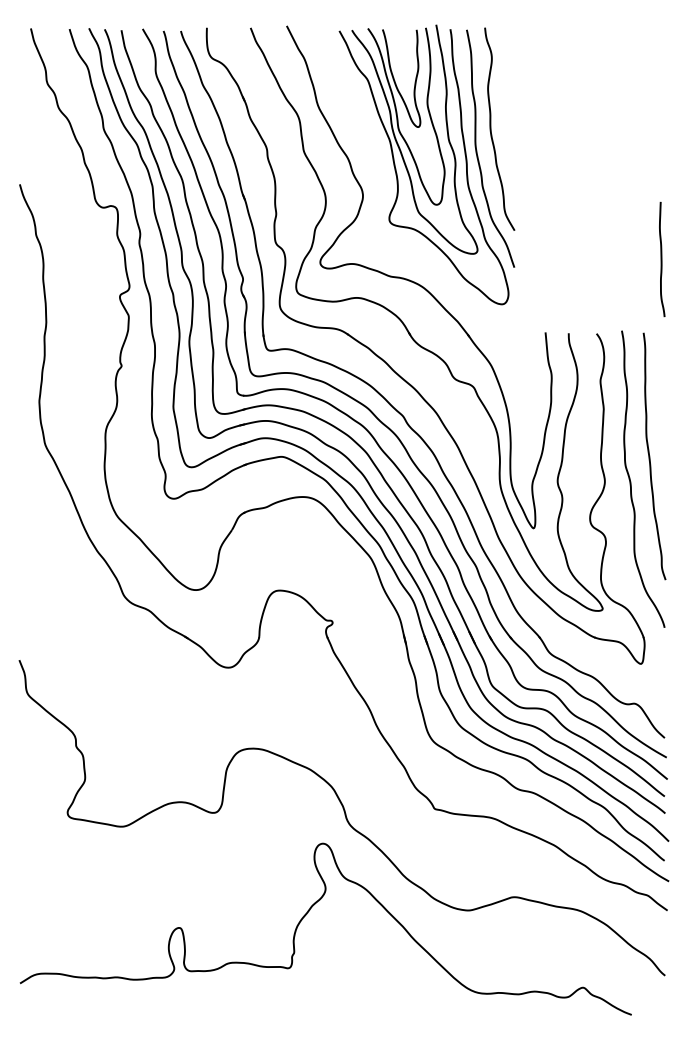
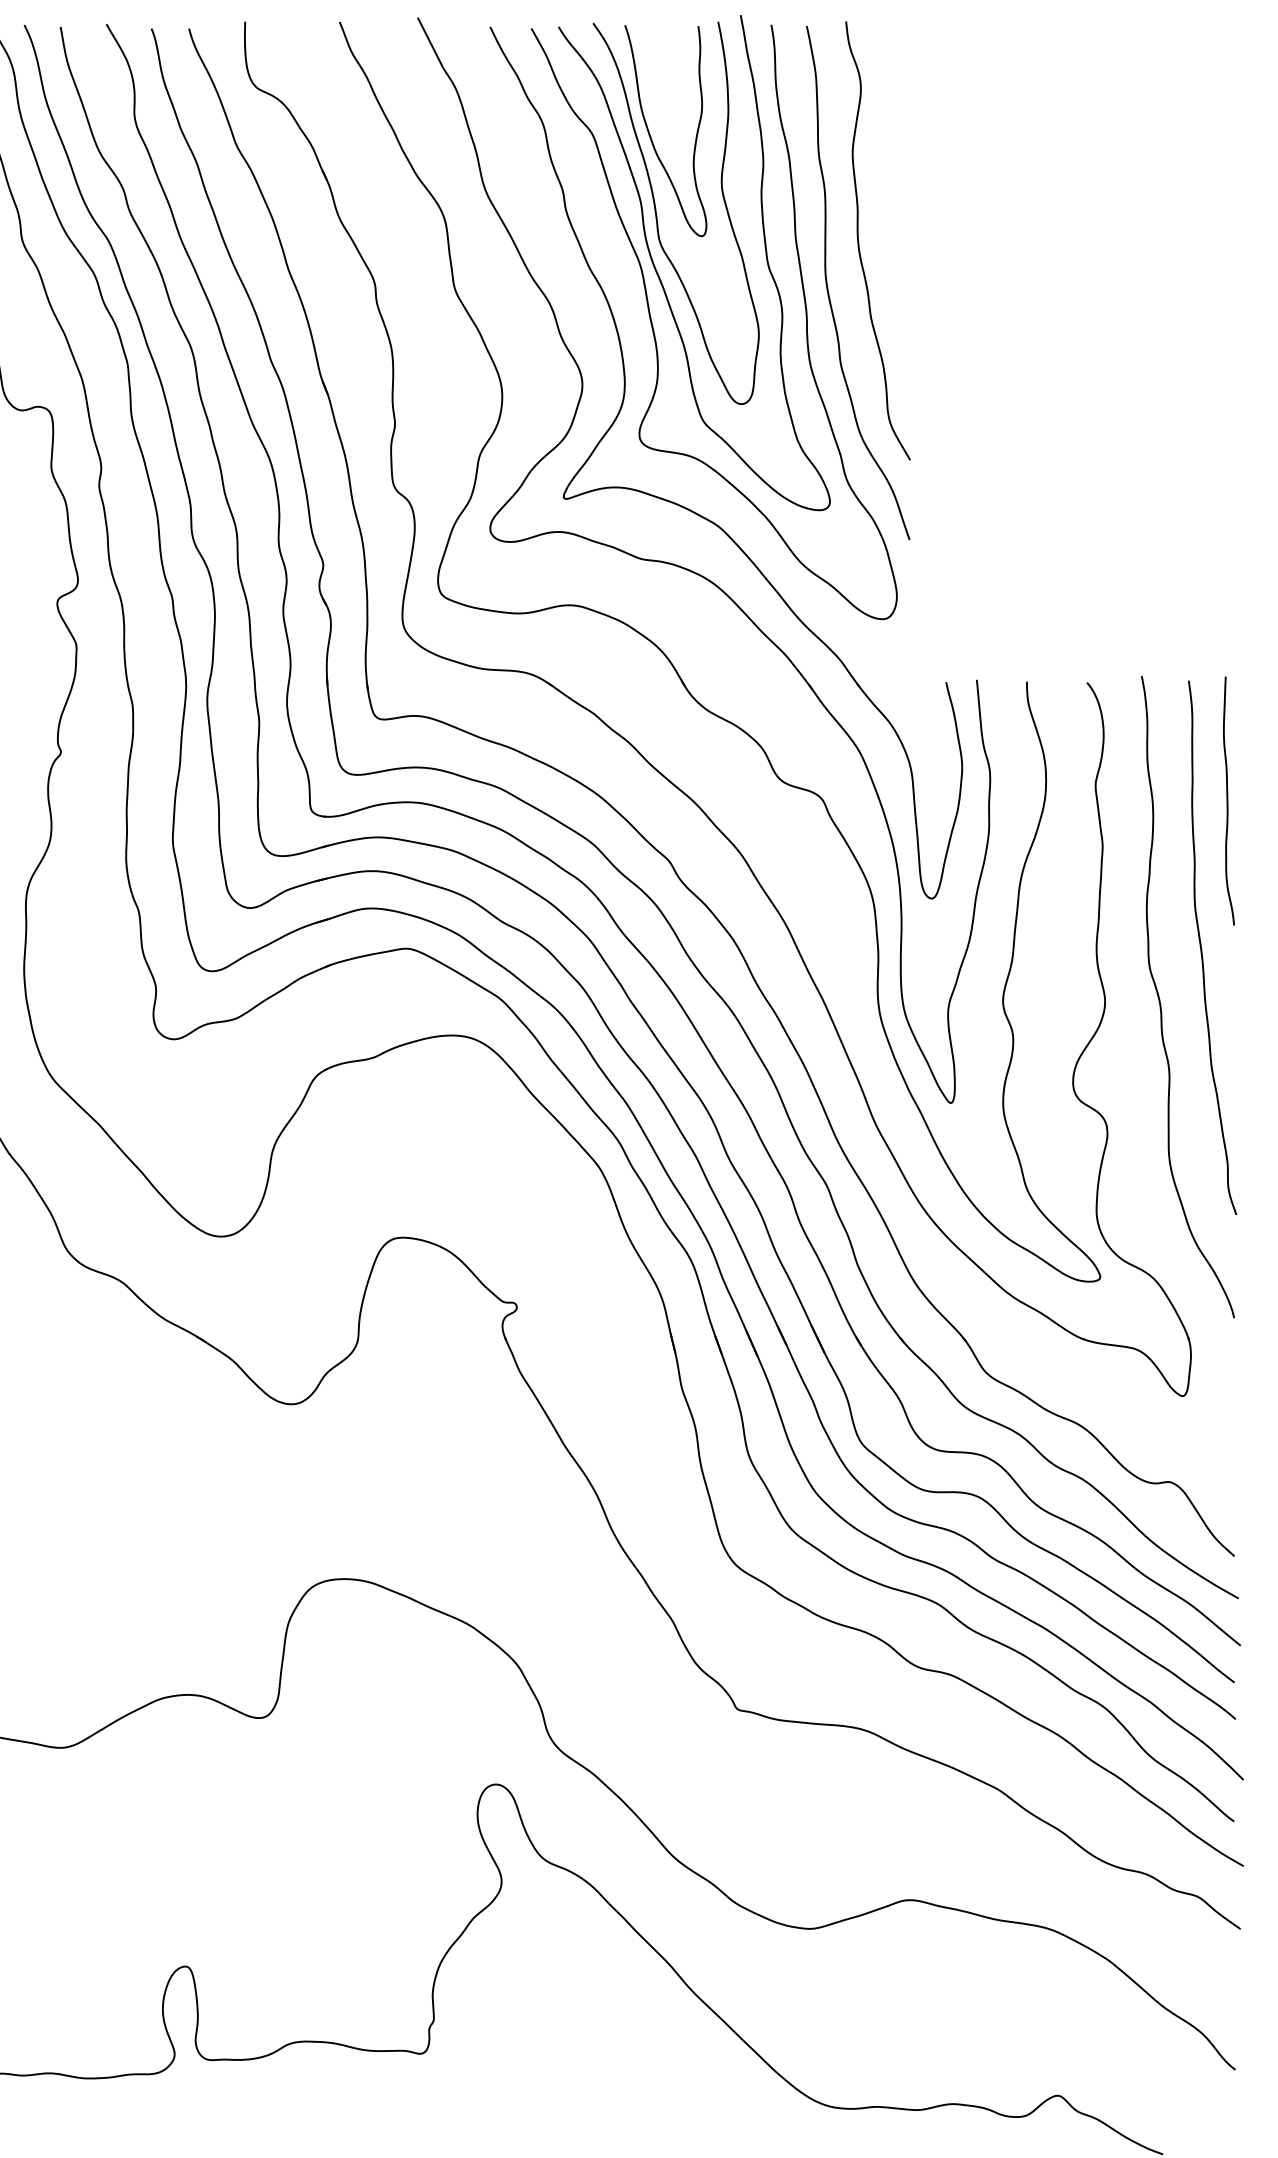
part: (416, 254) -> (698, 511), added
curve: (662, 259) -> (1229, 801), moved

